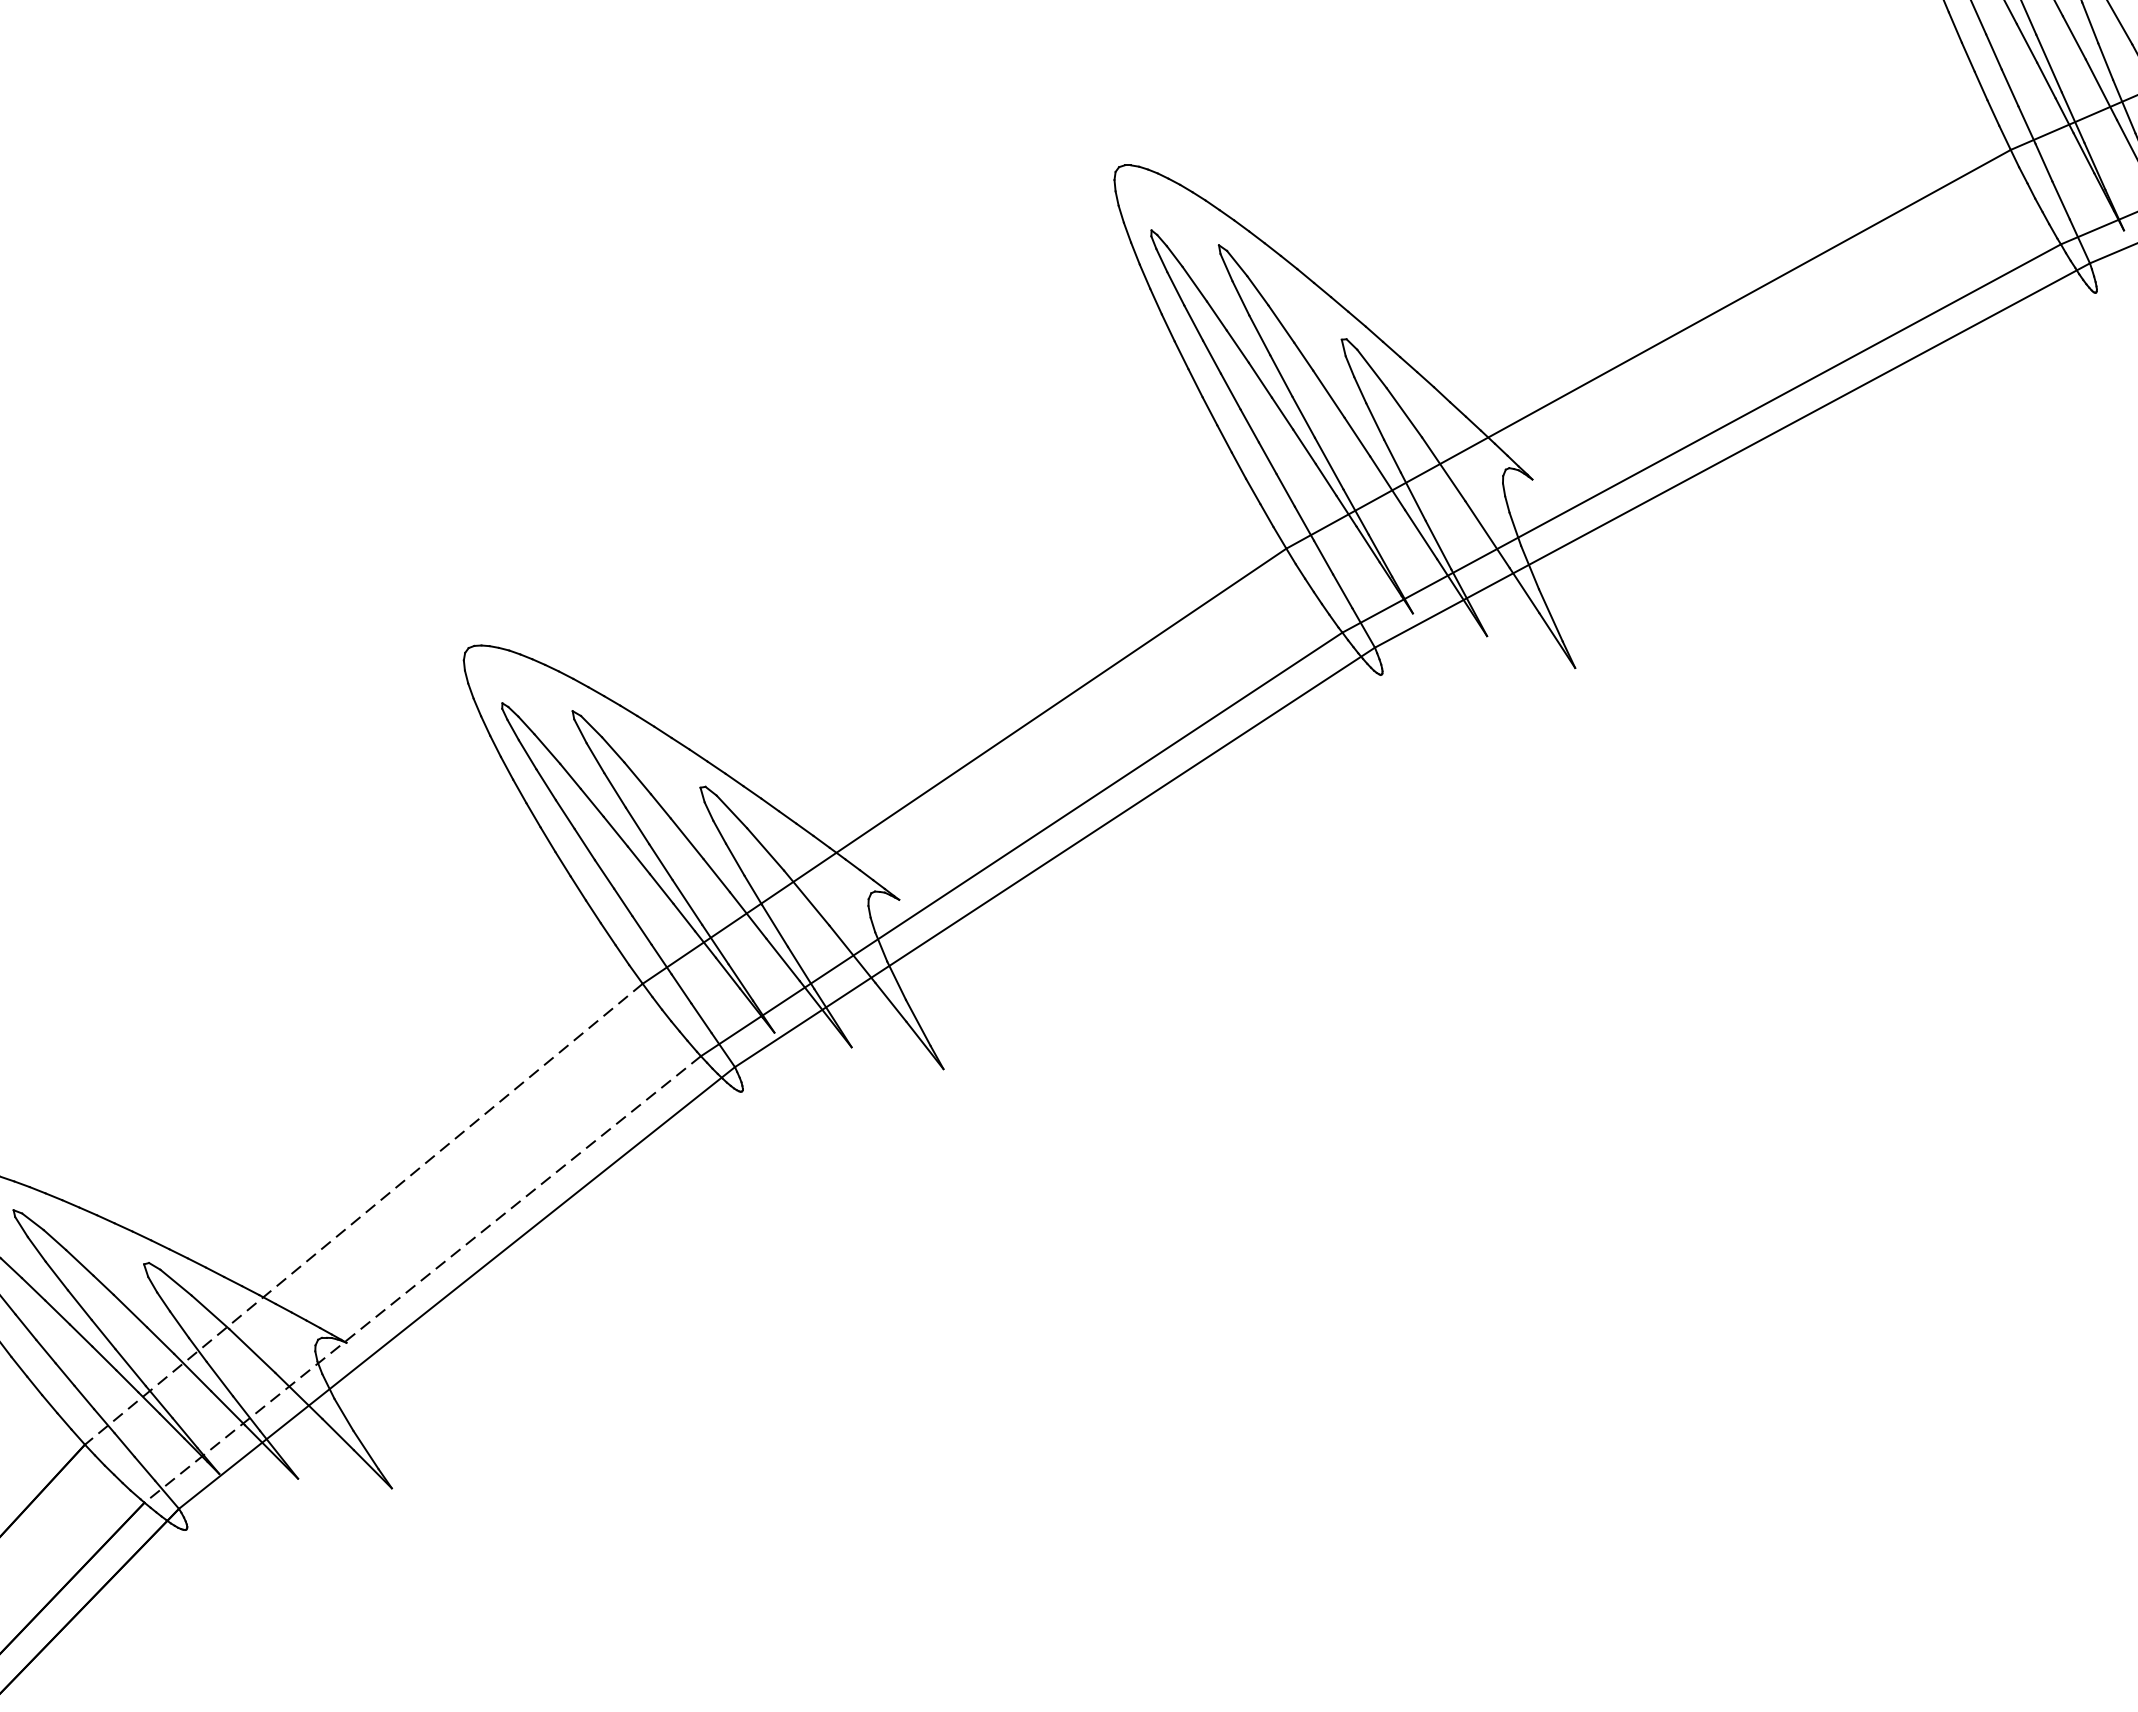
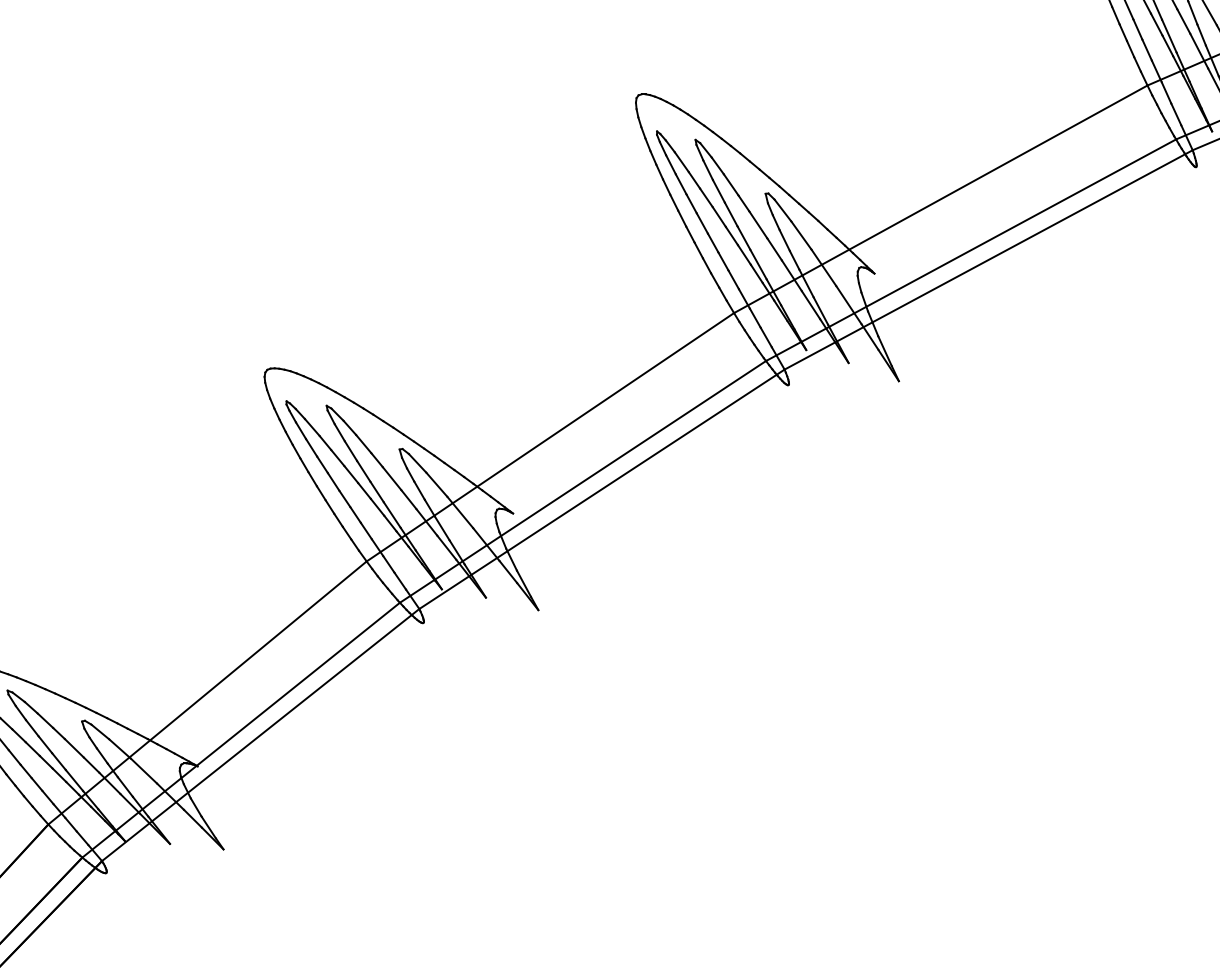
line: (363, 1215) -> (207, 693), dashed -> solid
line: (423, 1280) -> (241, 730), dashed -> solid

